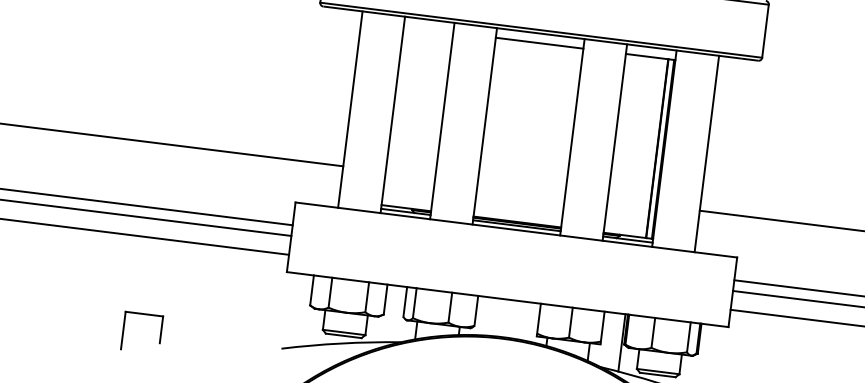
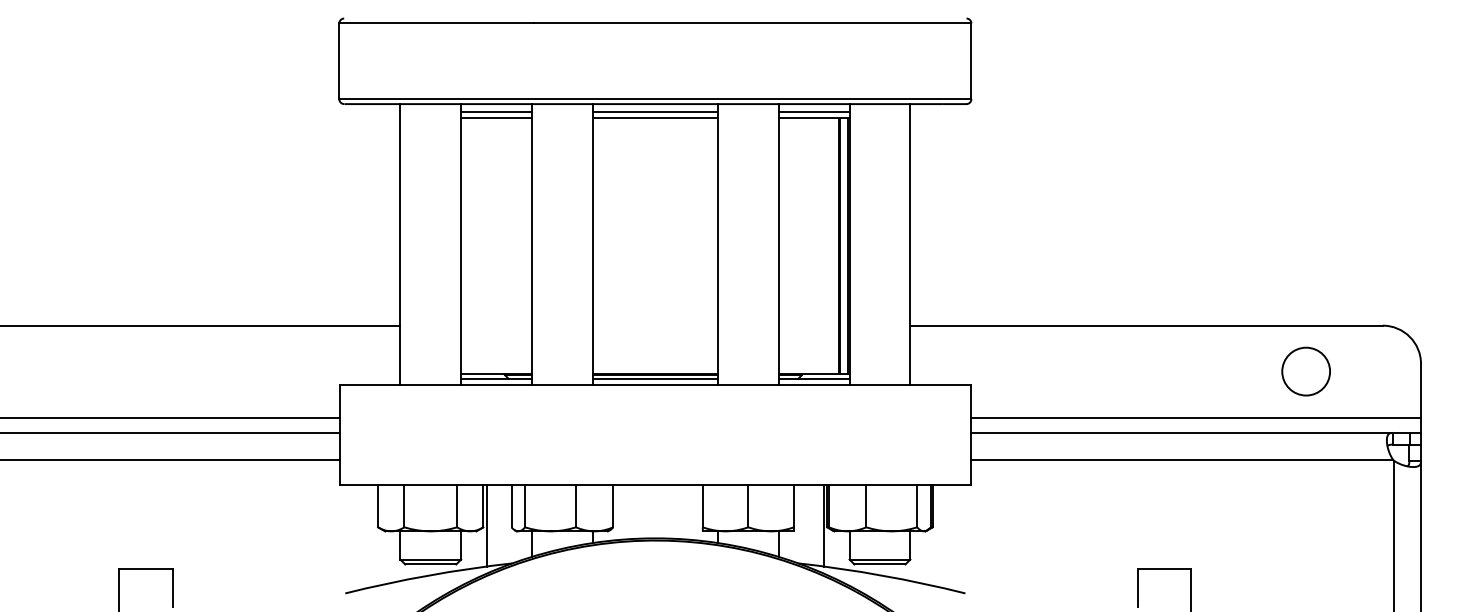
line: (429, 24) -> (496, 111), added
line: (428, 29) -> (496, 117), added
line: (540, 38) -> (655, 111), added
line: (650, 52) -> (813, 111), added
line: (386, 313) -> (486, 525), added

